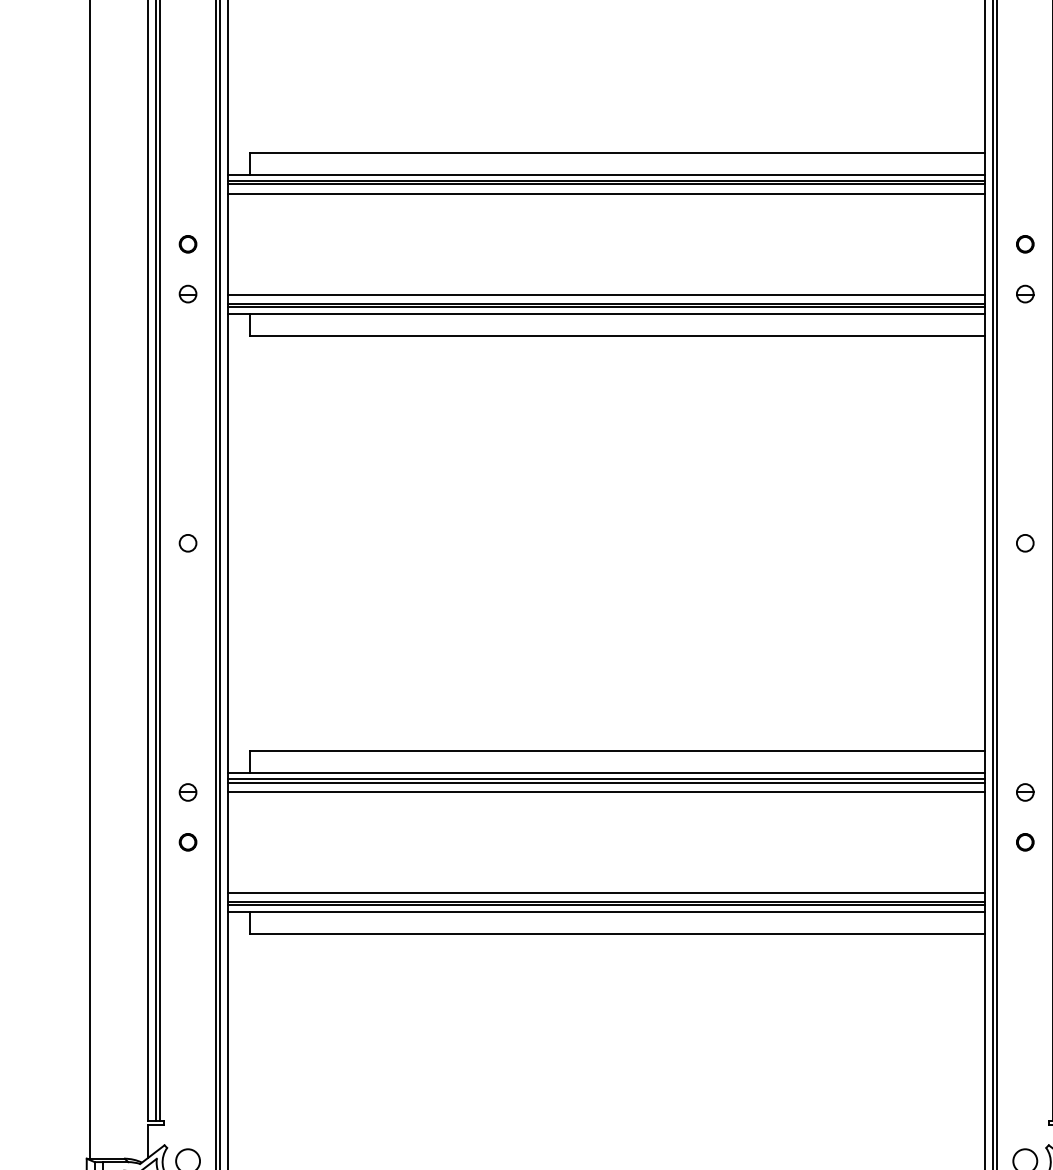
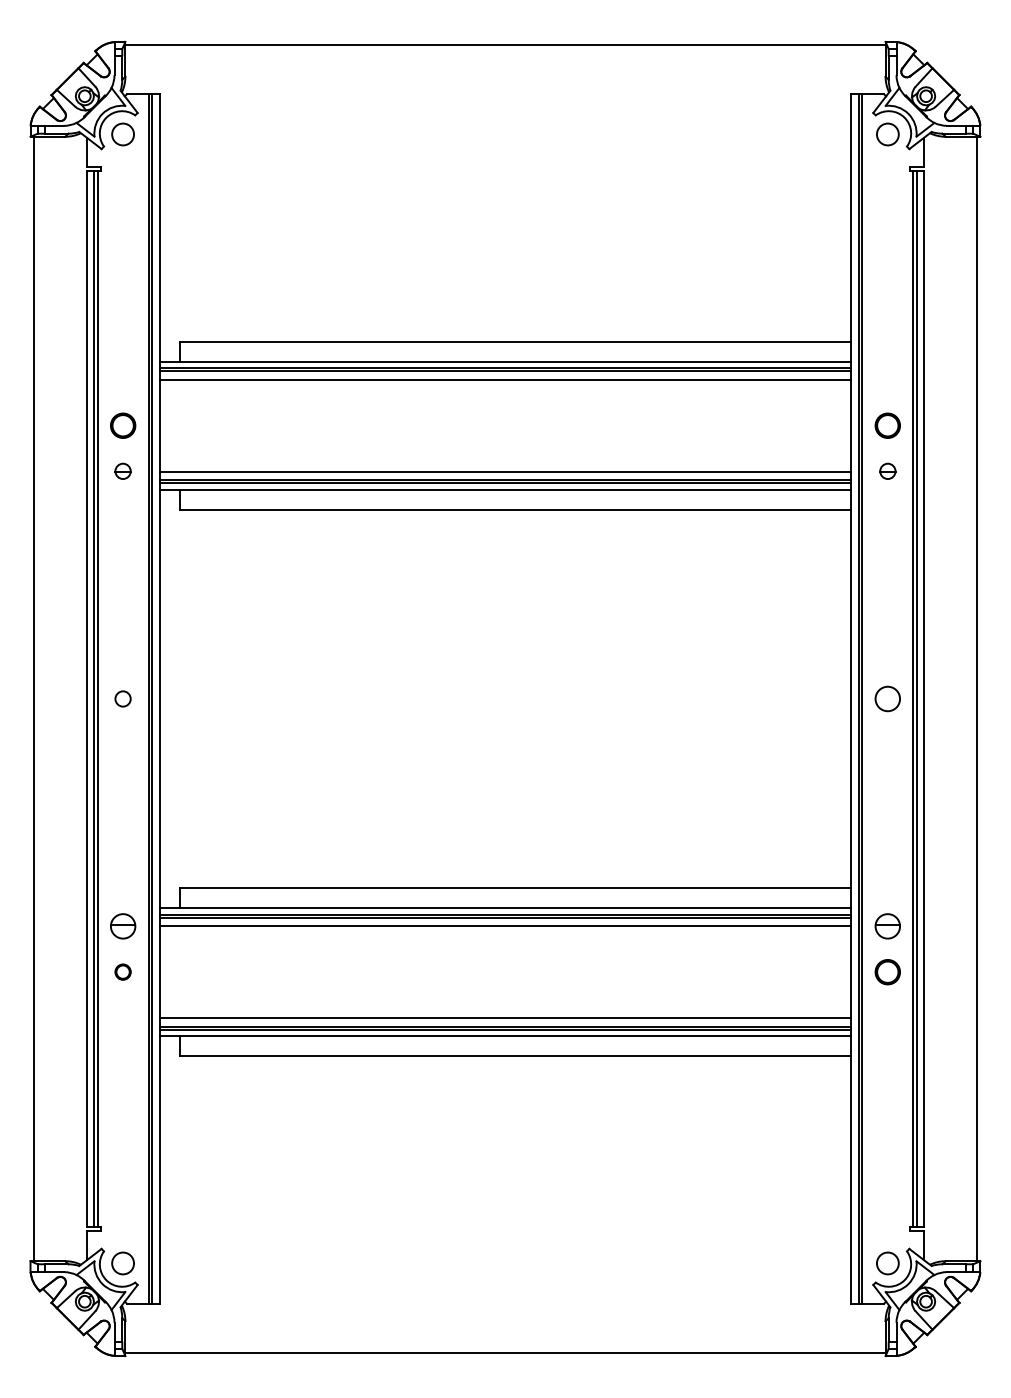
circle: (187, 243) -> (122, 425), size x1.6
circle: (1024, 243) -> (887, 425), size x1.6
circle: (1024, 542) -> (887, 698), size x1.6
part: (187, 792) -> (122, 926), size x1.6
part: (1024, 792) -> (887, 926), size x1.6
circle: (1024, 841) -> (887, 971), size x1.6

